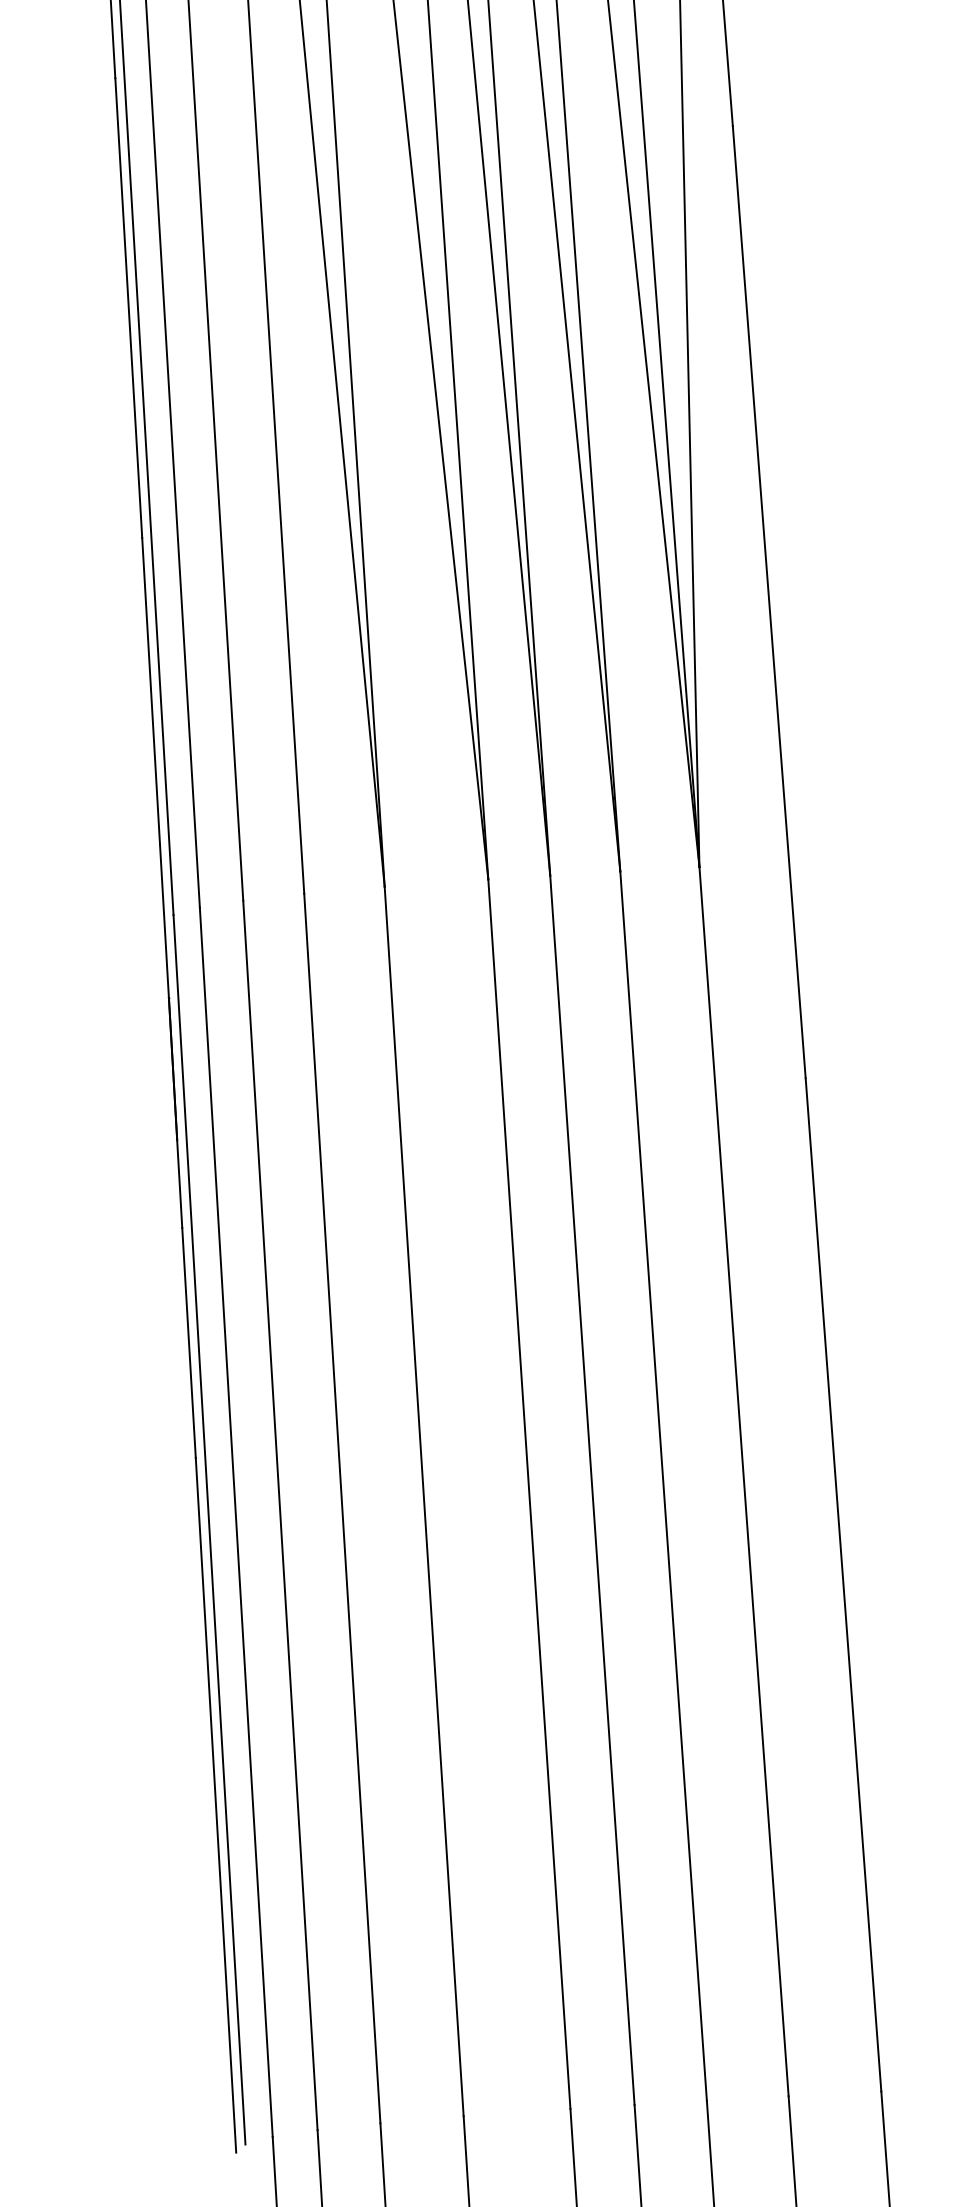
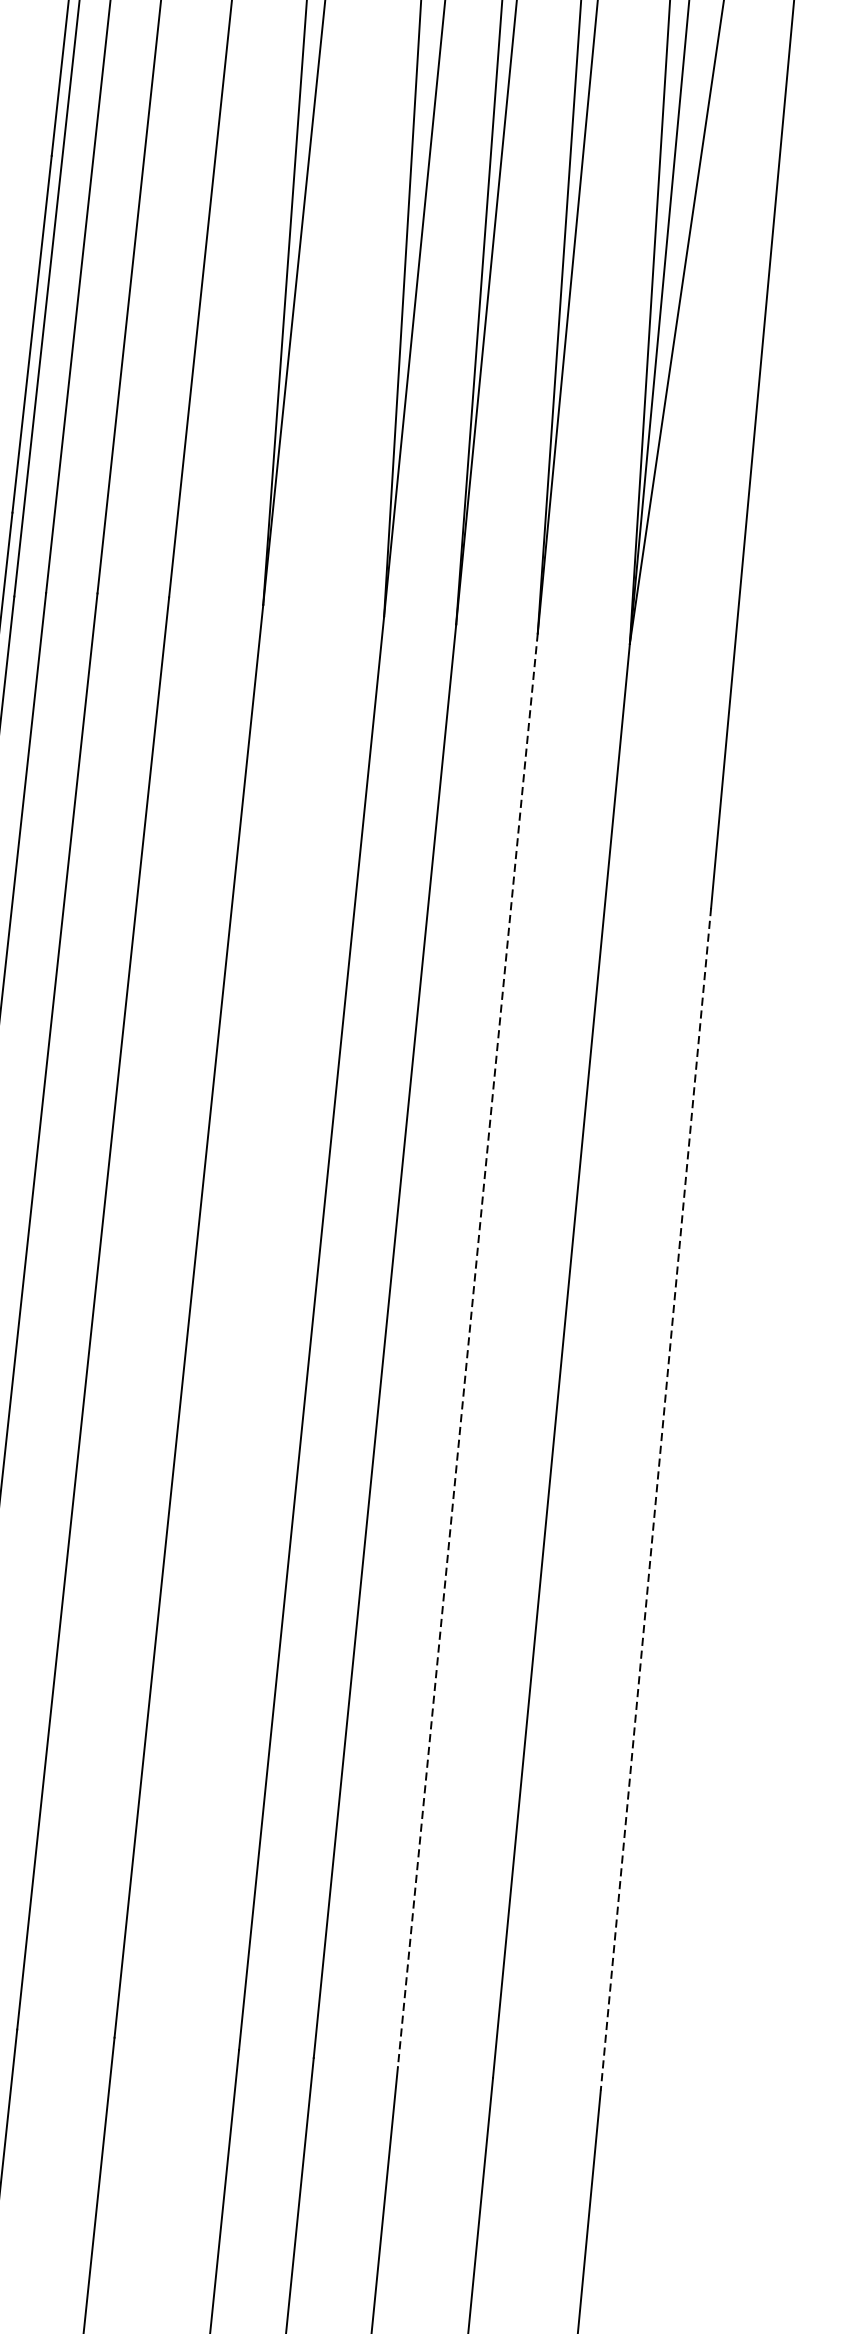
line: (663, 1486) -> (467, 1350), solid -> dashed
line: (843, 1584) -> (656, 1498), solid -> dashed

